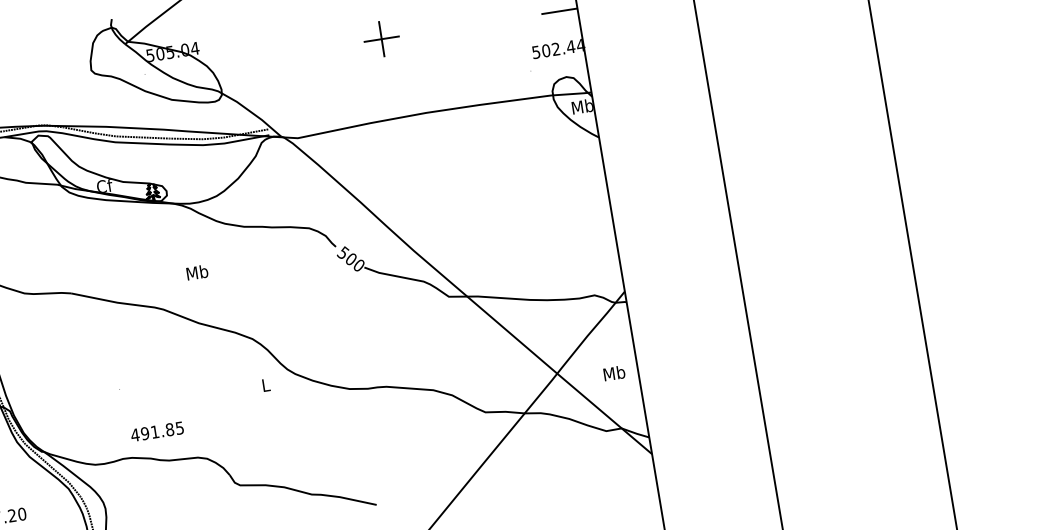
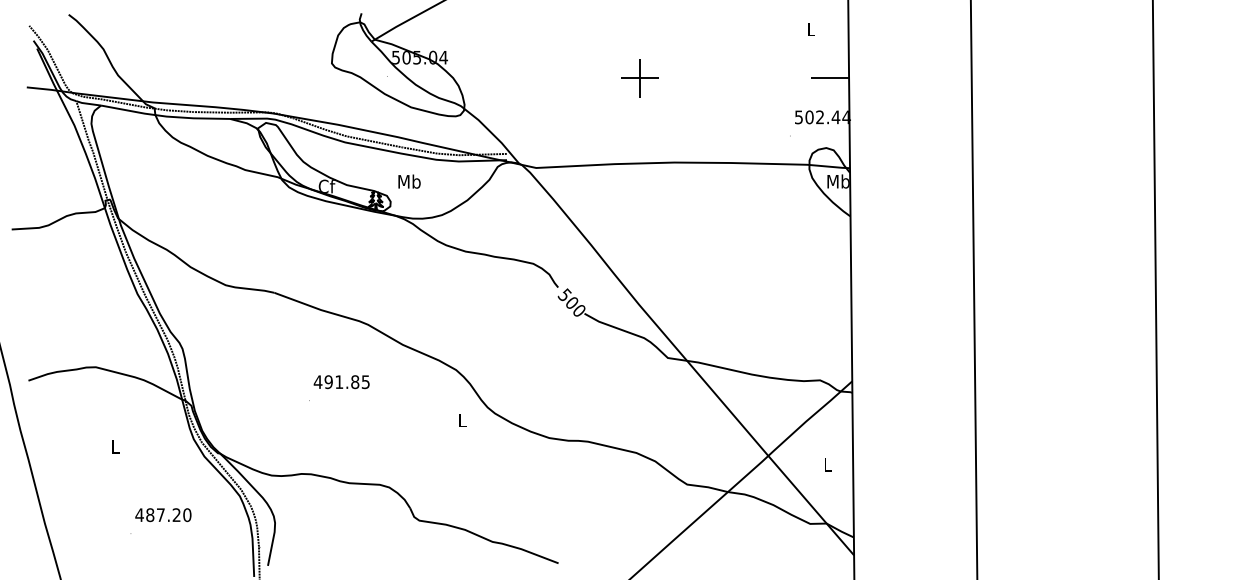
text: (197, 272) -> (409, 181), moved
text: (614, 372) -> (828, 464), Mb -> L
text: (157, 432) -> (341, 382), moved

